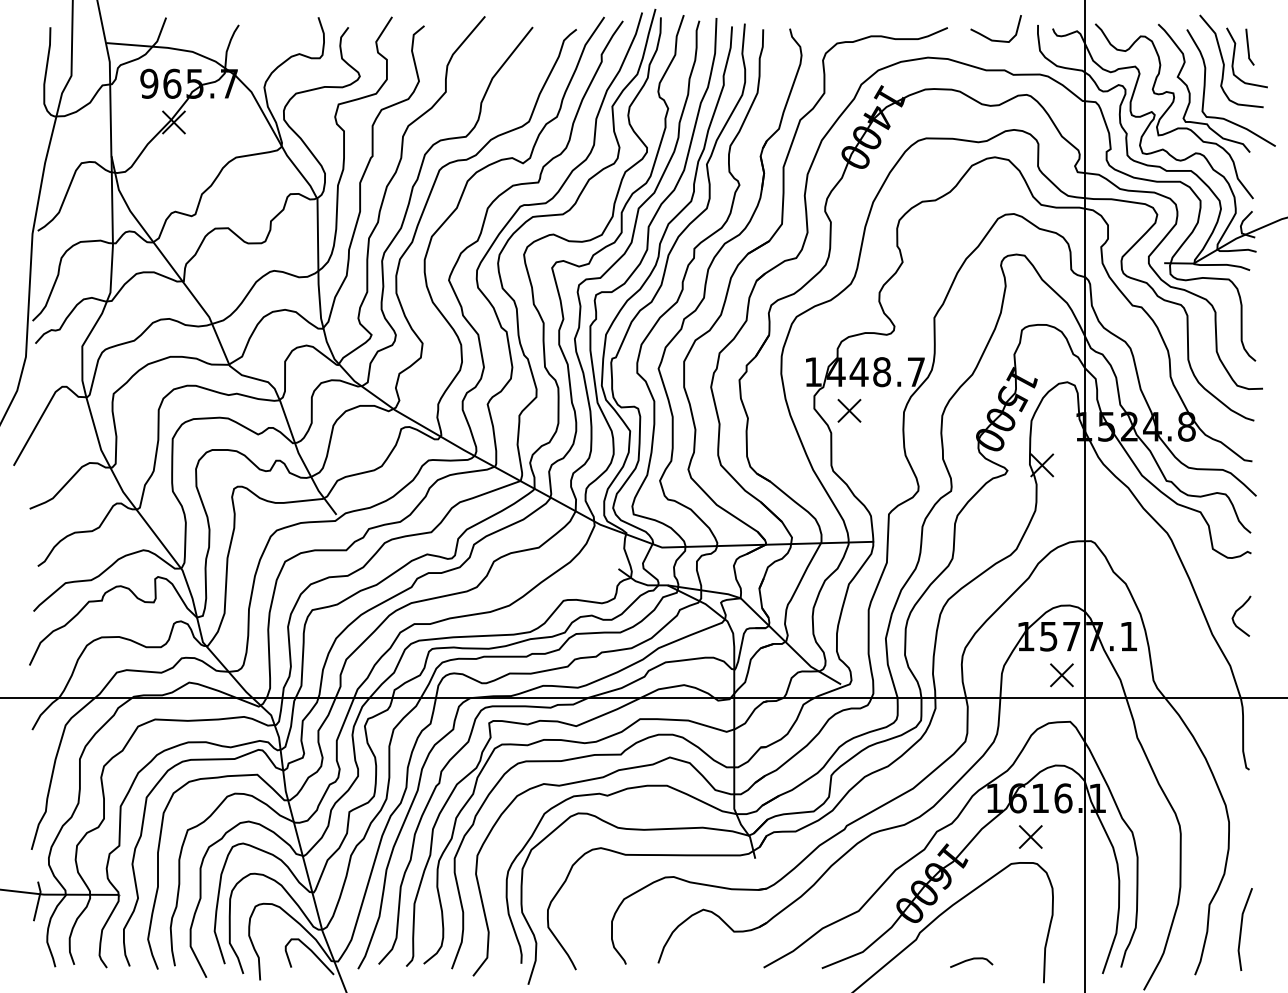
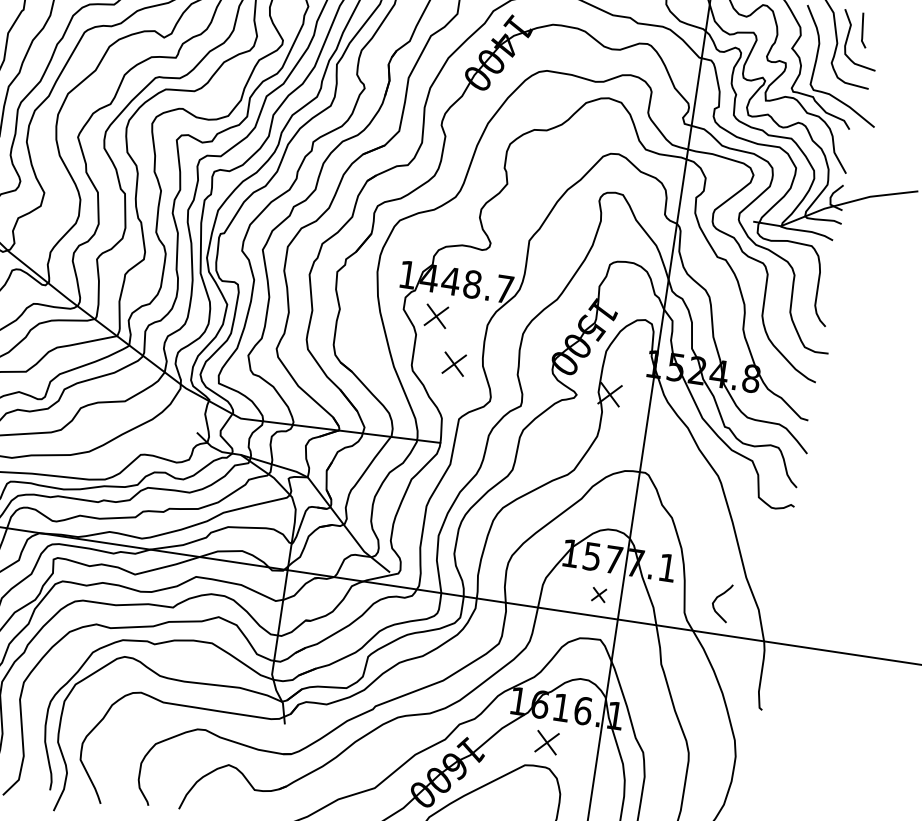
part: (875, 457) -> (454, 363), added
curve: (1237, 611) -> (718, 597), moved
part: (1061, 675) -> (598, 595), size x0.6

